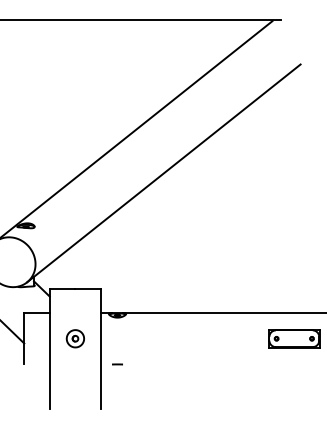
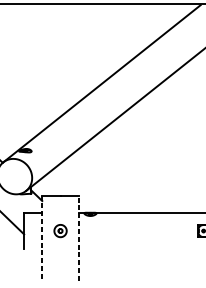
line: (49, 348) -> (42, 237), solid -> dashed
line: (101, 348) -> (79, 237), solid -> dashed
curve: (117, 364) -> (90, 249), removed

